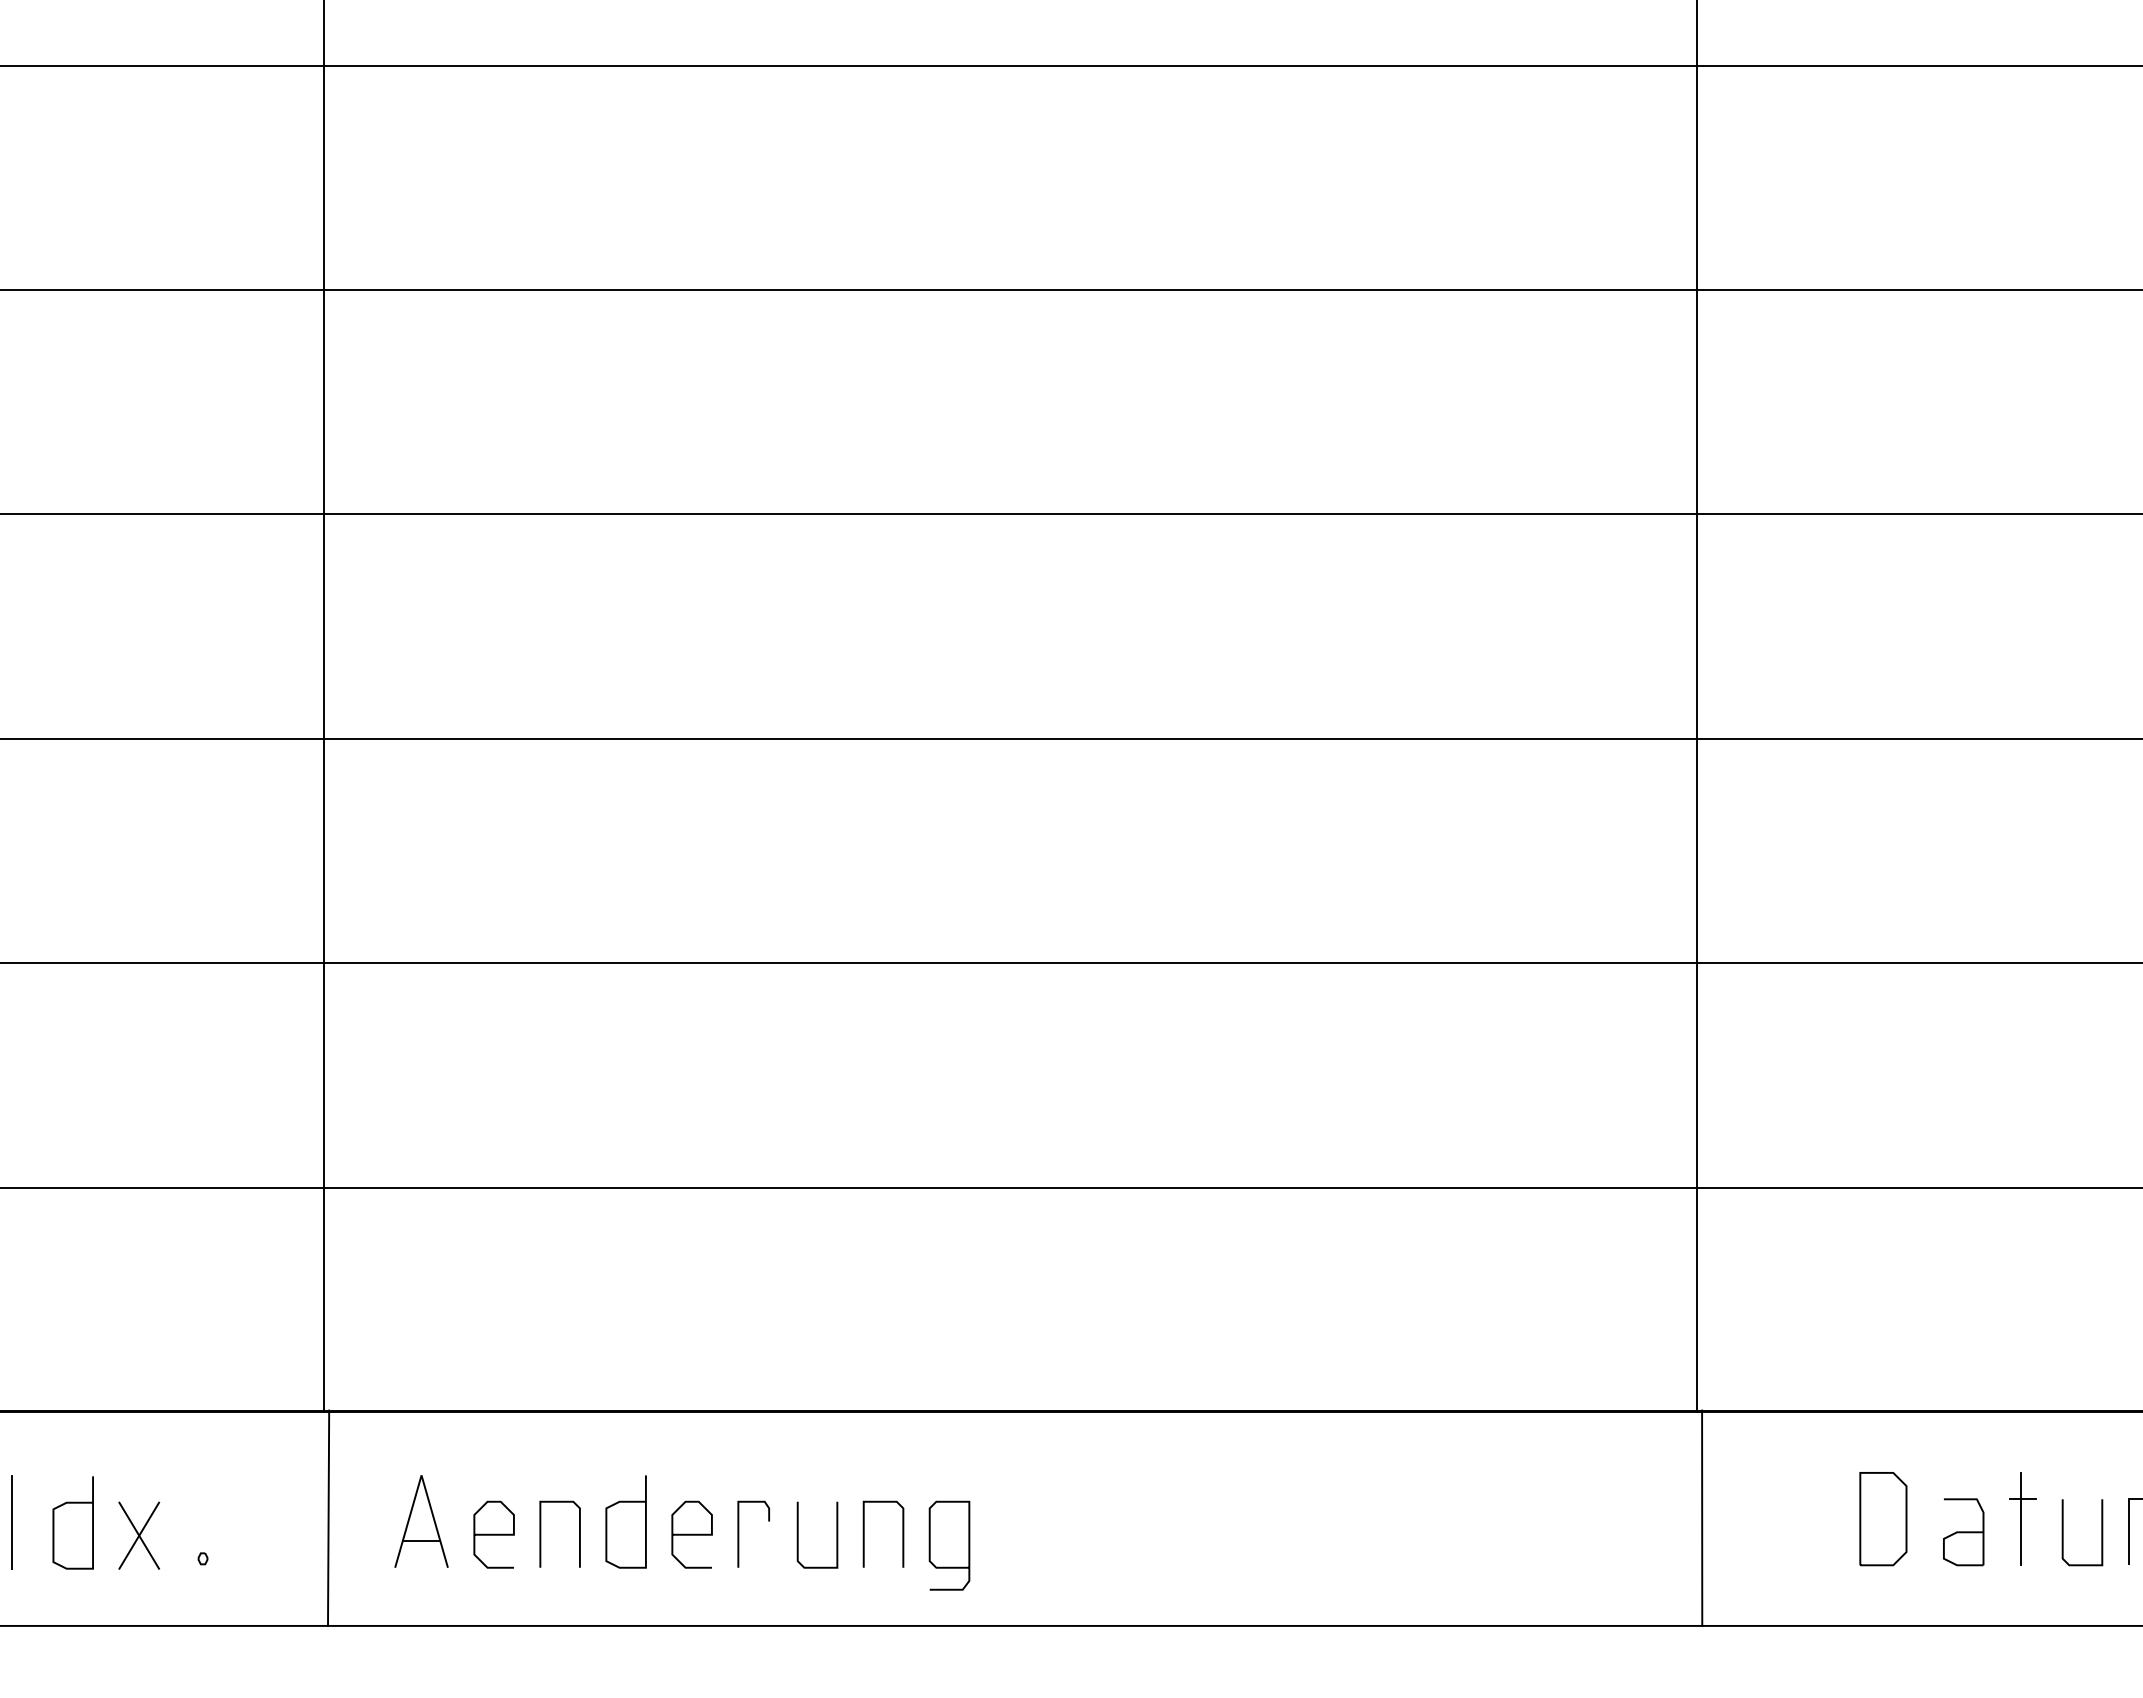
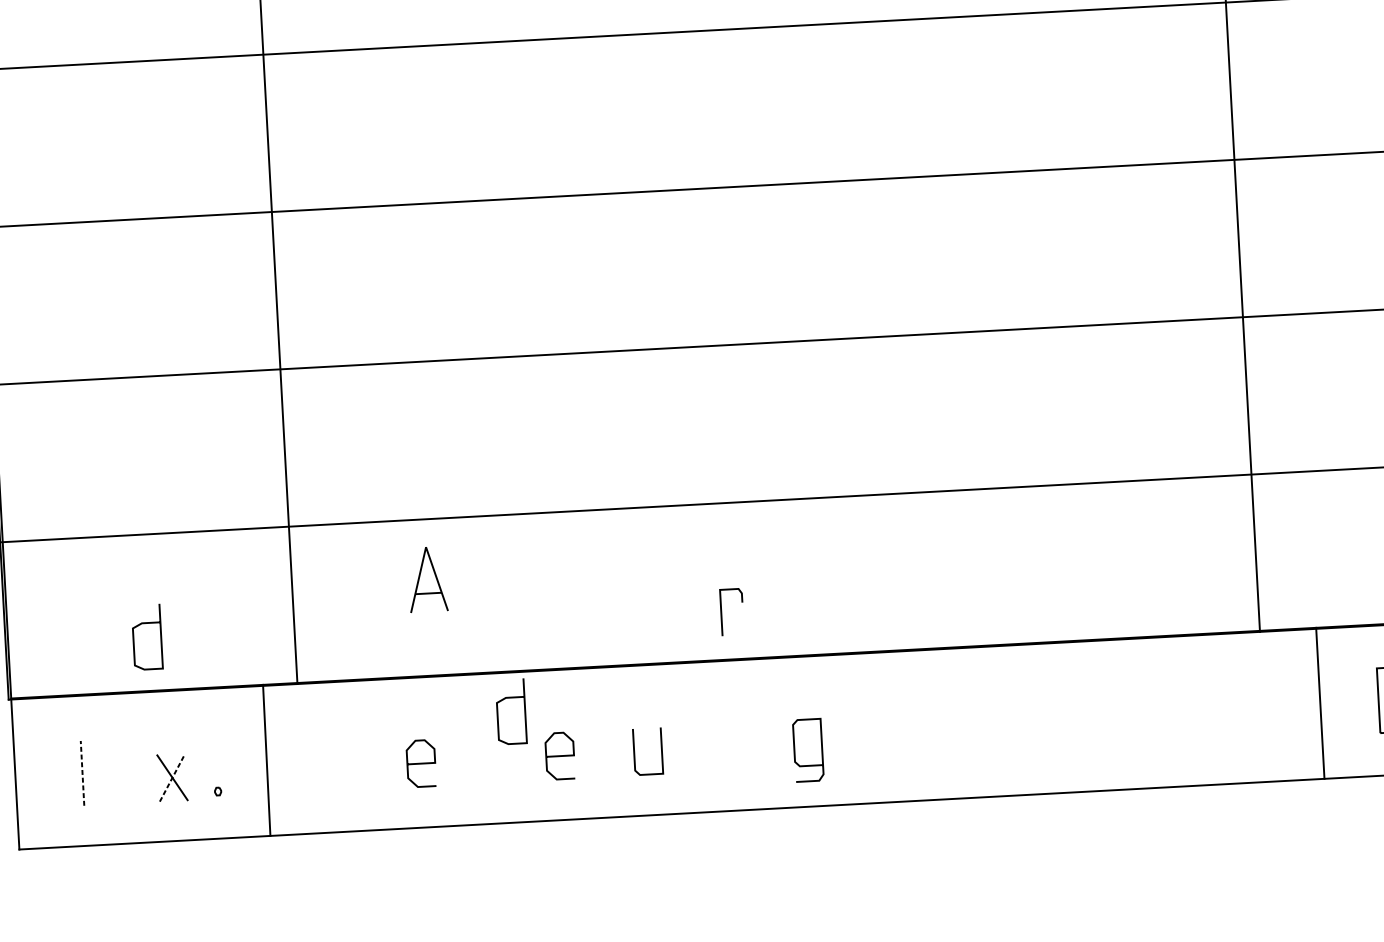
line: (328, 1517) -> (266, 759), moved
line: (1702, 1517) -> (1320, 702), moved
part: (421, 1521) -> (427, 579), moved
curve: (607, 1521) -> (498, 712), moved
line: (11, 1522) -> (82, 773), solid -> dashed
curve: (54, 1522) -> (134, 637), moved
line: (541, 1533) -> (454, 760), removed
line: (739, 1533) -> (722, 612), moved
line: (864, 1533) -> (680, 748), removed
line: (139, 1535) -> (172, 777), solid -> dashed
curve: (930, 1545) -> (794, 750), moved

